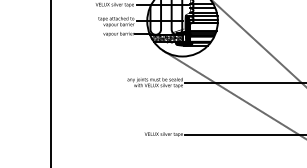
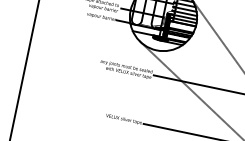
hatch: (166, 37) -> (145, 29), removed

